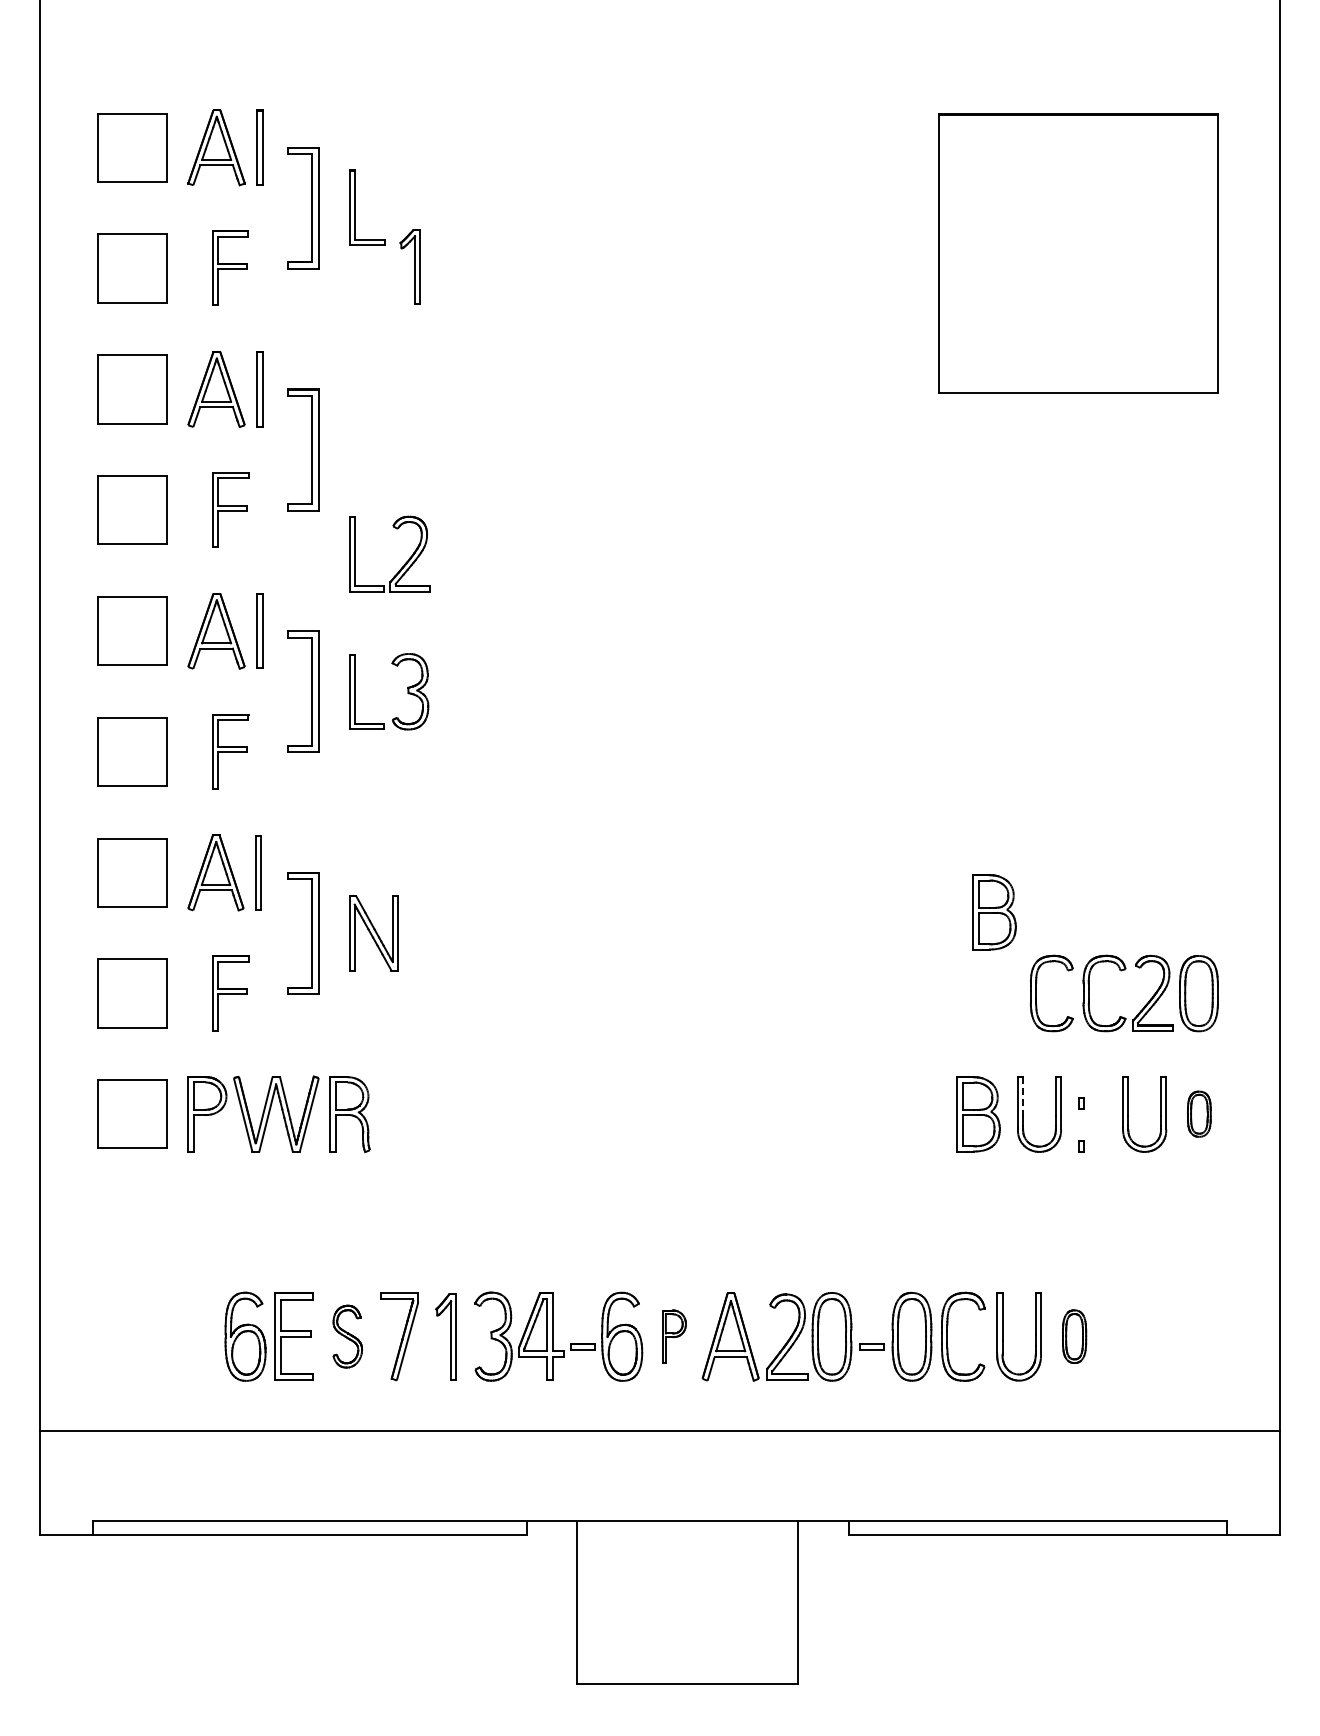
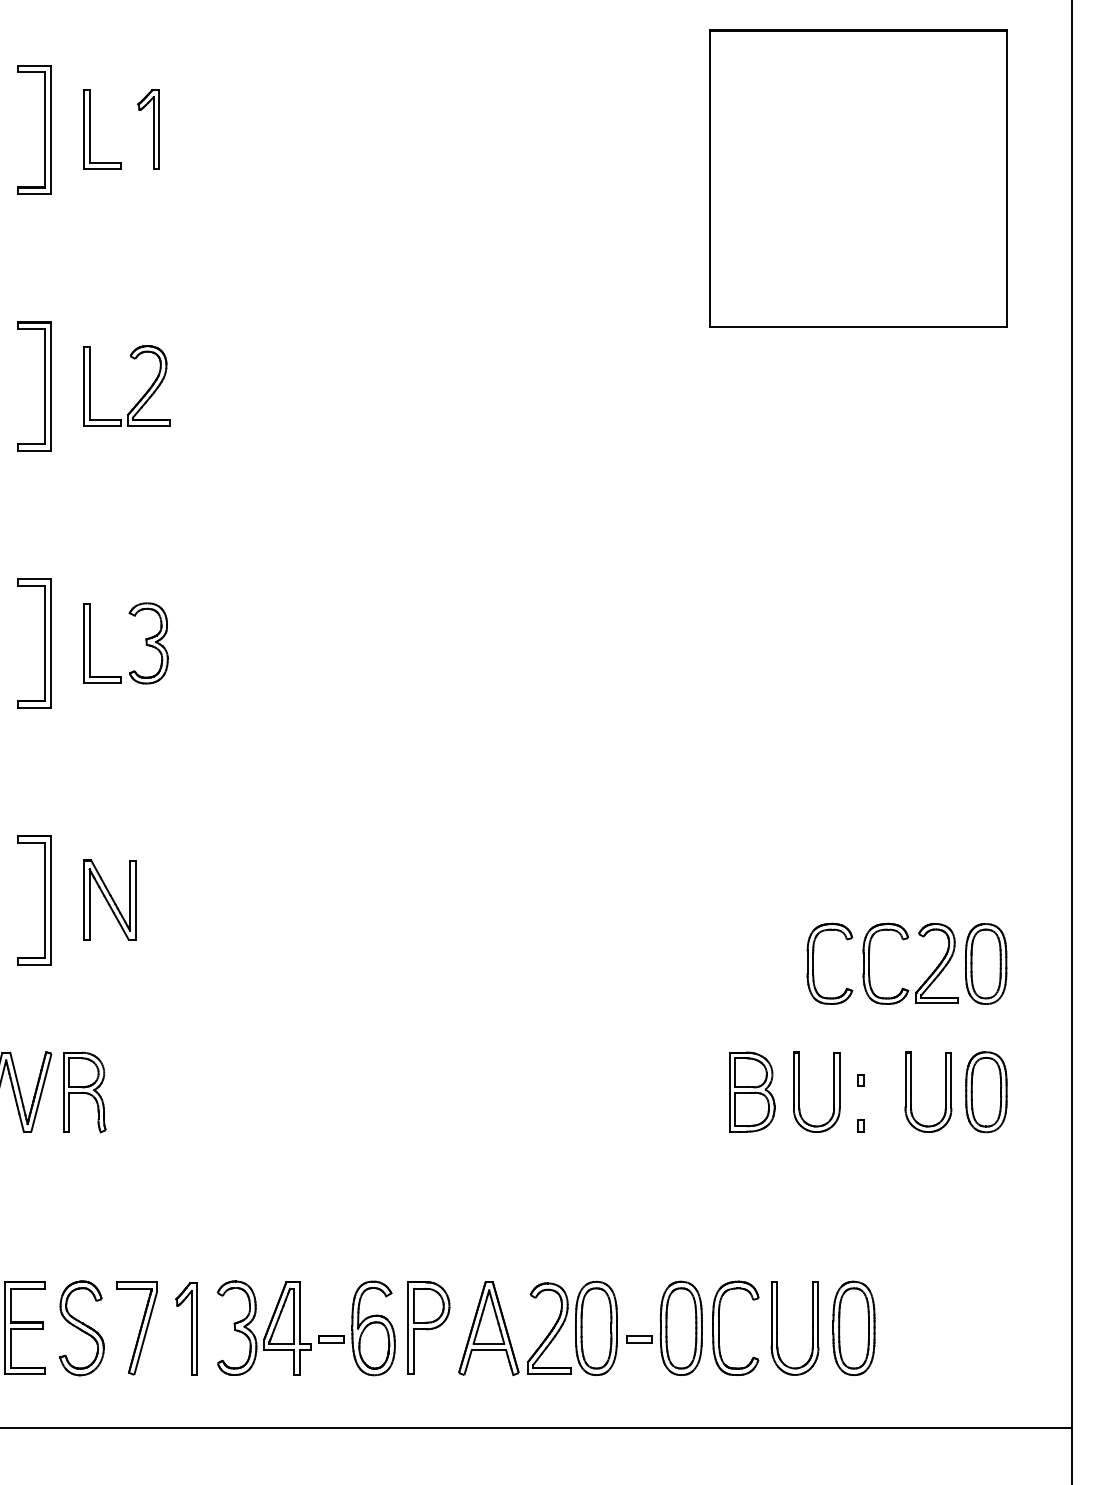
part: (409, 266) -> (147, 129), moved
part: (405, 562) -> (143, 394), moved
part: (994, 912) -> (768, 877), removed
line: (1023, 1096) -> (799, 1073), dashed -> solid
part: (1199, 1113) -> (986, 1091), size x1.67
part: (347, 1336) -> (81, 1328), size x1.43
part: (674, 1336) -> (429, 1328), size x1.67
part: (1074, 1336) -> (853, 1328), size x1.67

